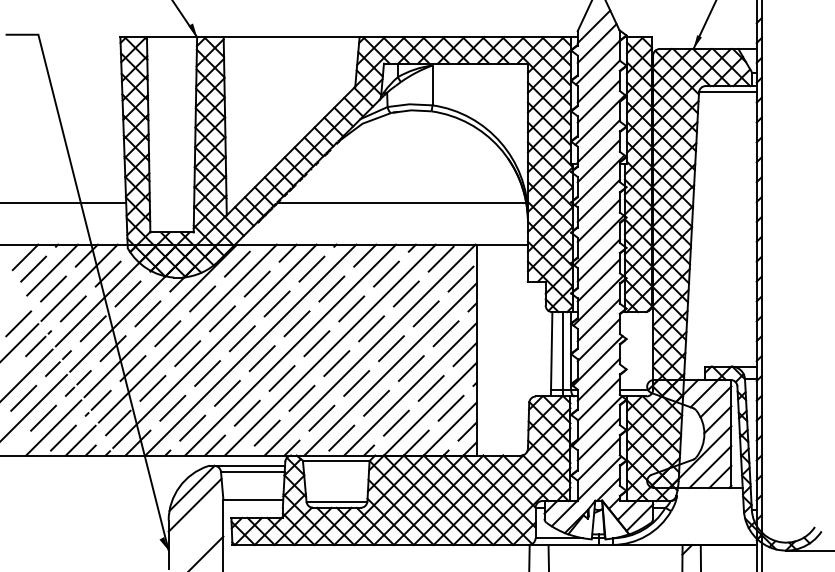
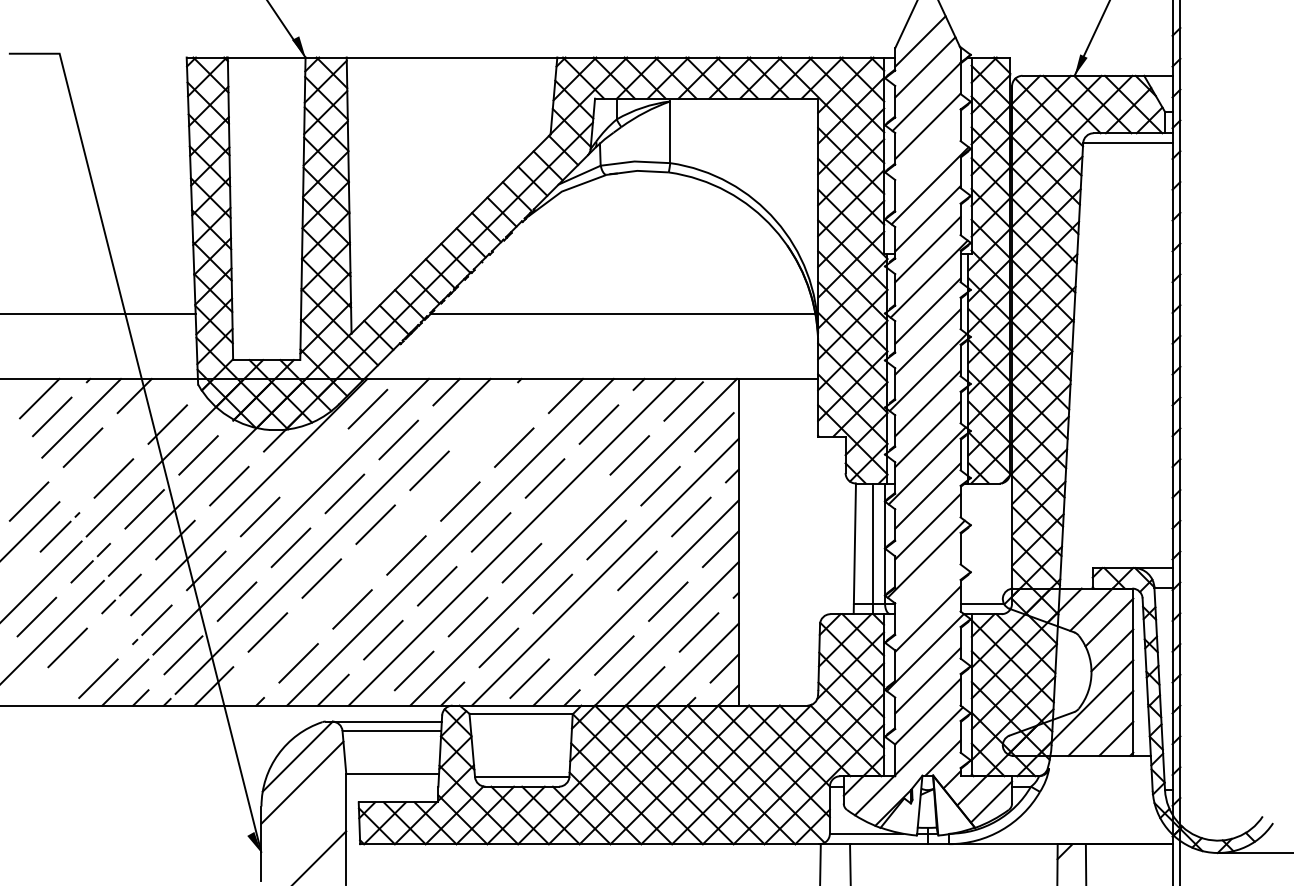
line: (598, 101) -> (927, 157), removed
line: (311, 268) -> (482, 415), removed
line: (79, 282) -> (123, 437), removed
line: (202, 298) -> (313, 462), removed
line: (371, 328) -> (575, 508), removed
line: (250, 349) -> (388, 541), removed
line: (598, 379) -> (927, 587), removed
line: (376, 402) -> (583, 623), removed
line: (53, 427) -> (83, 662), removed

